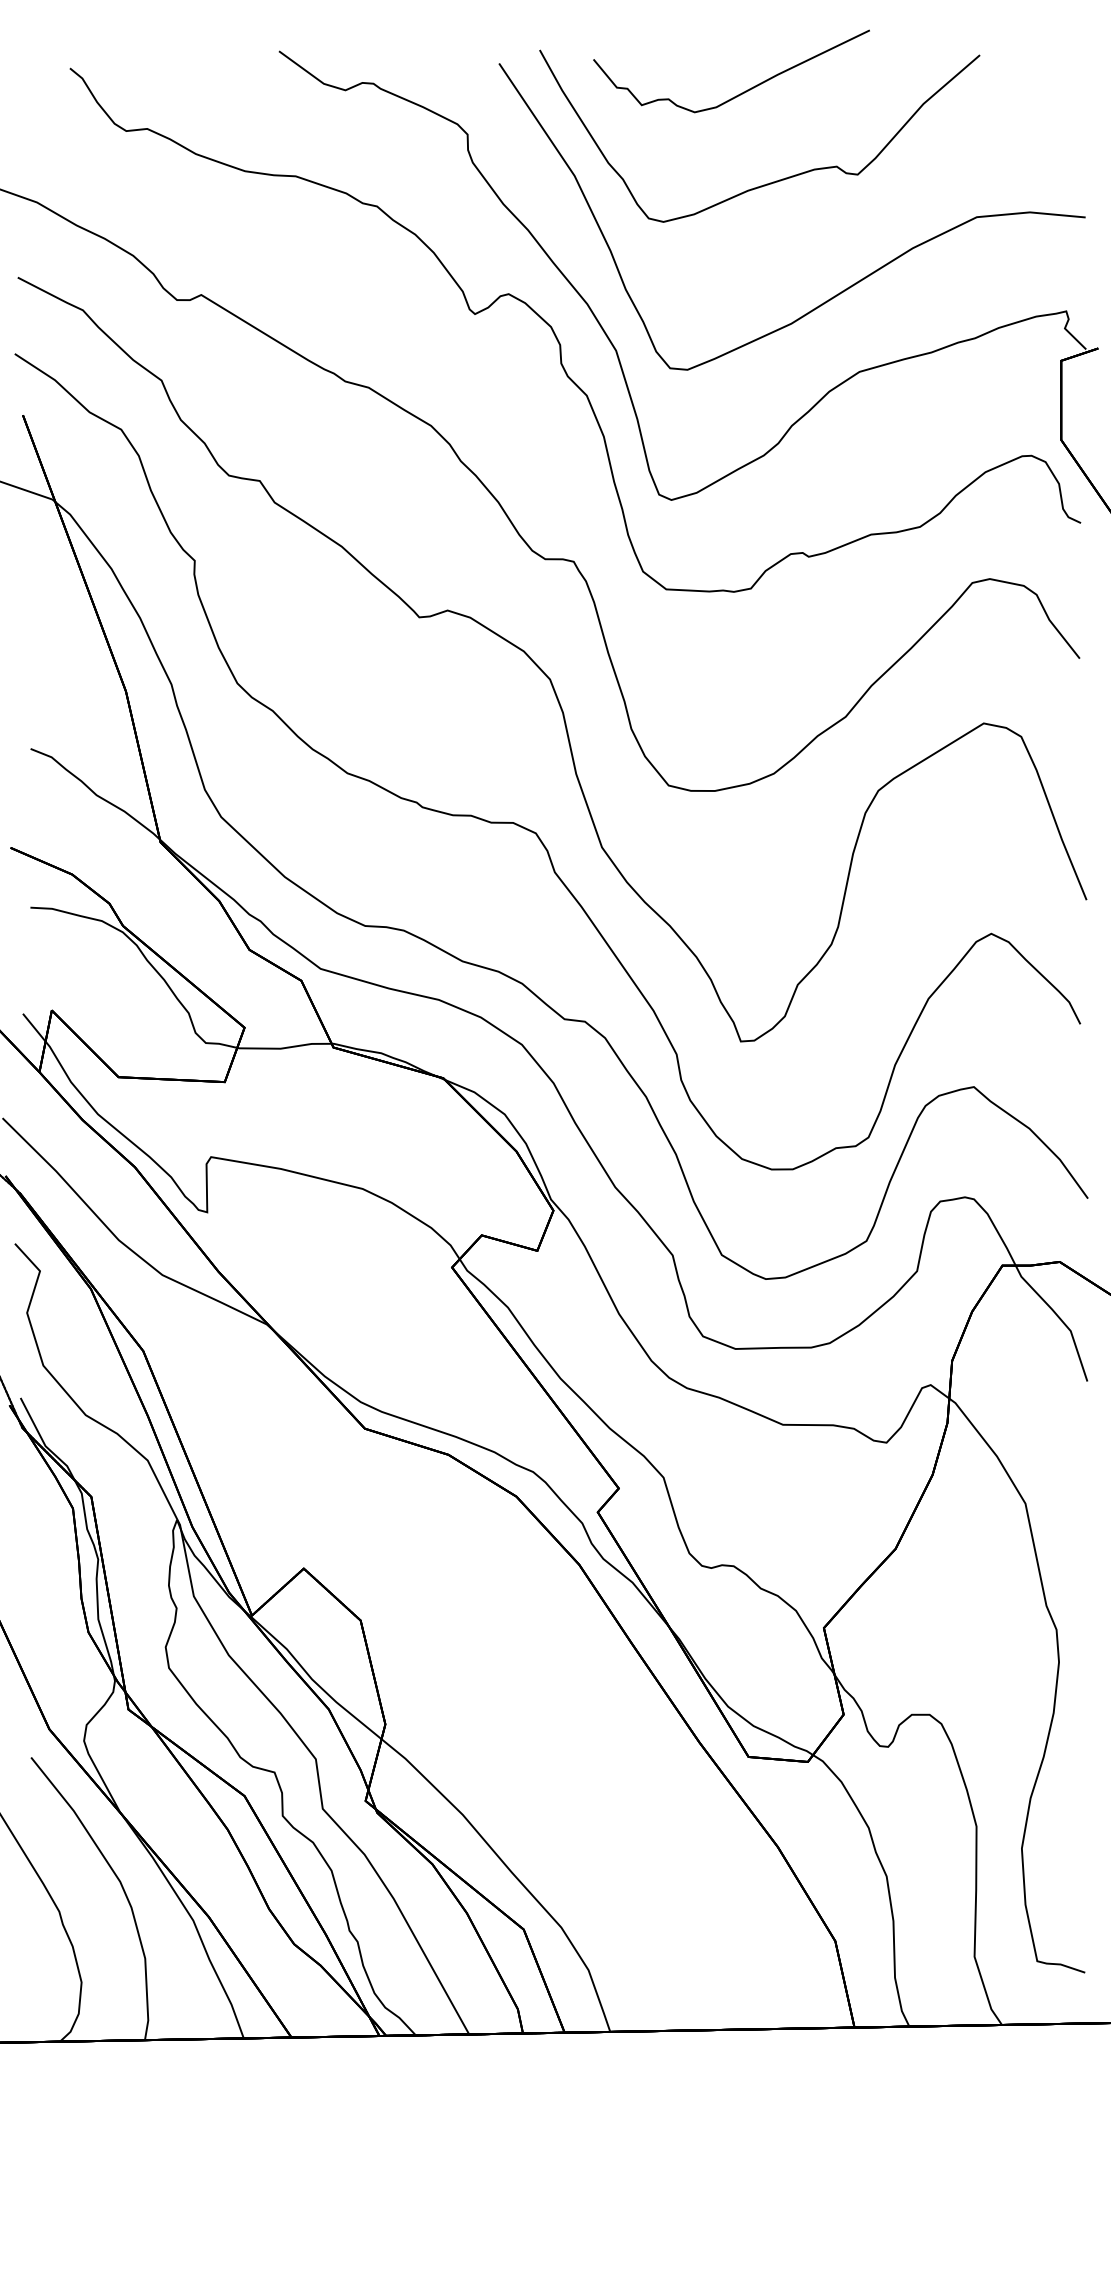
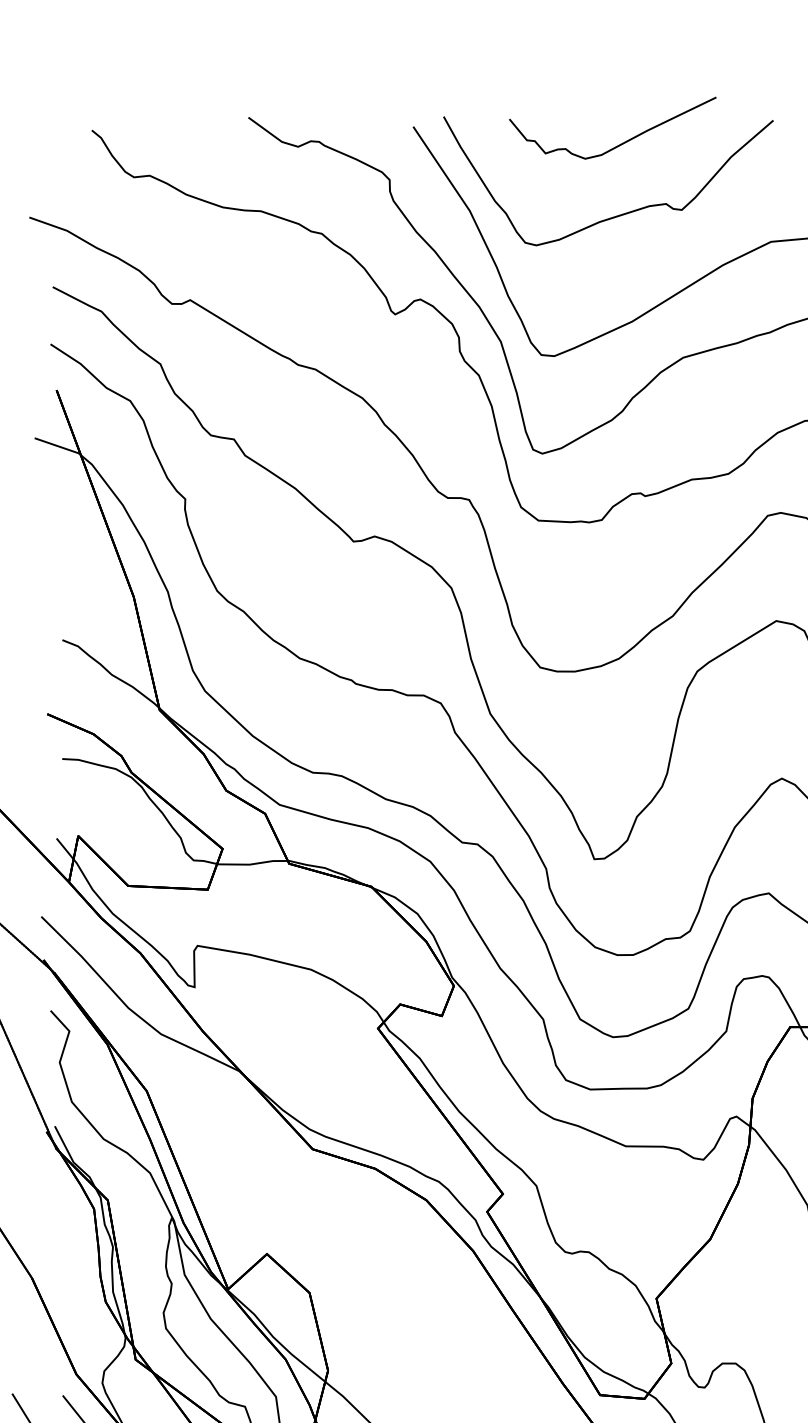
part: (741, 92) -> (620, 143), moved

